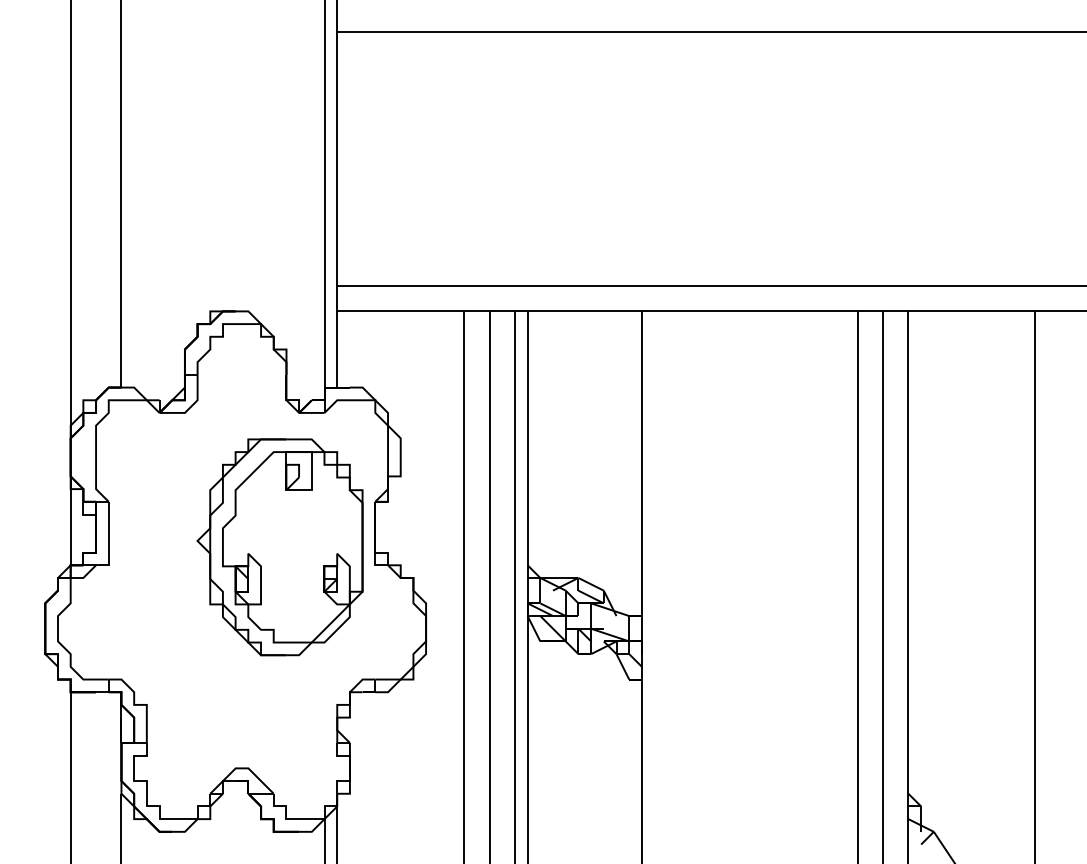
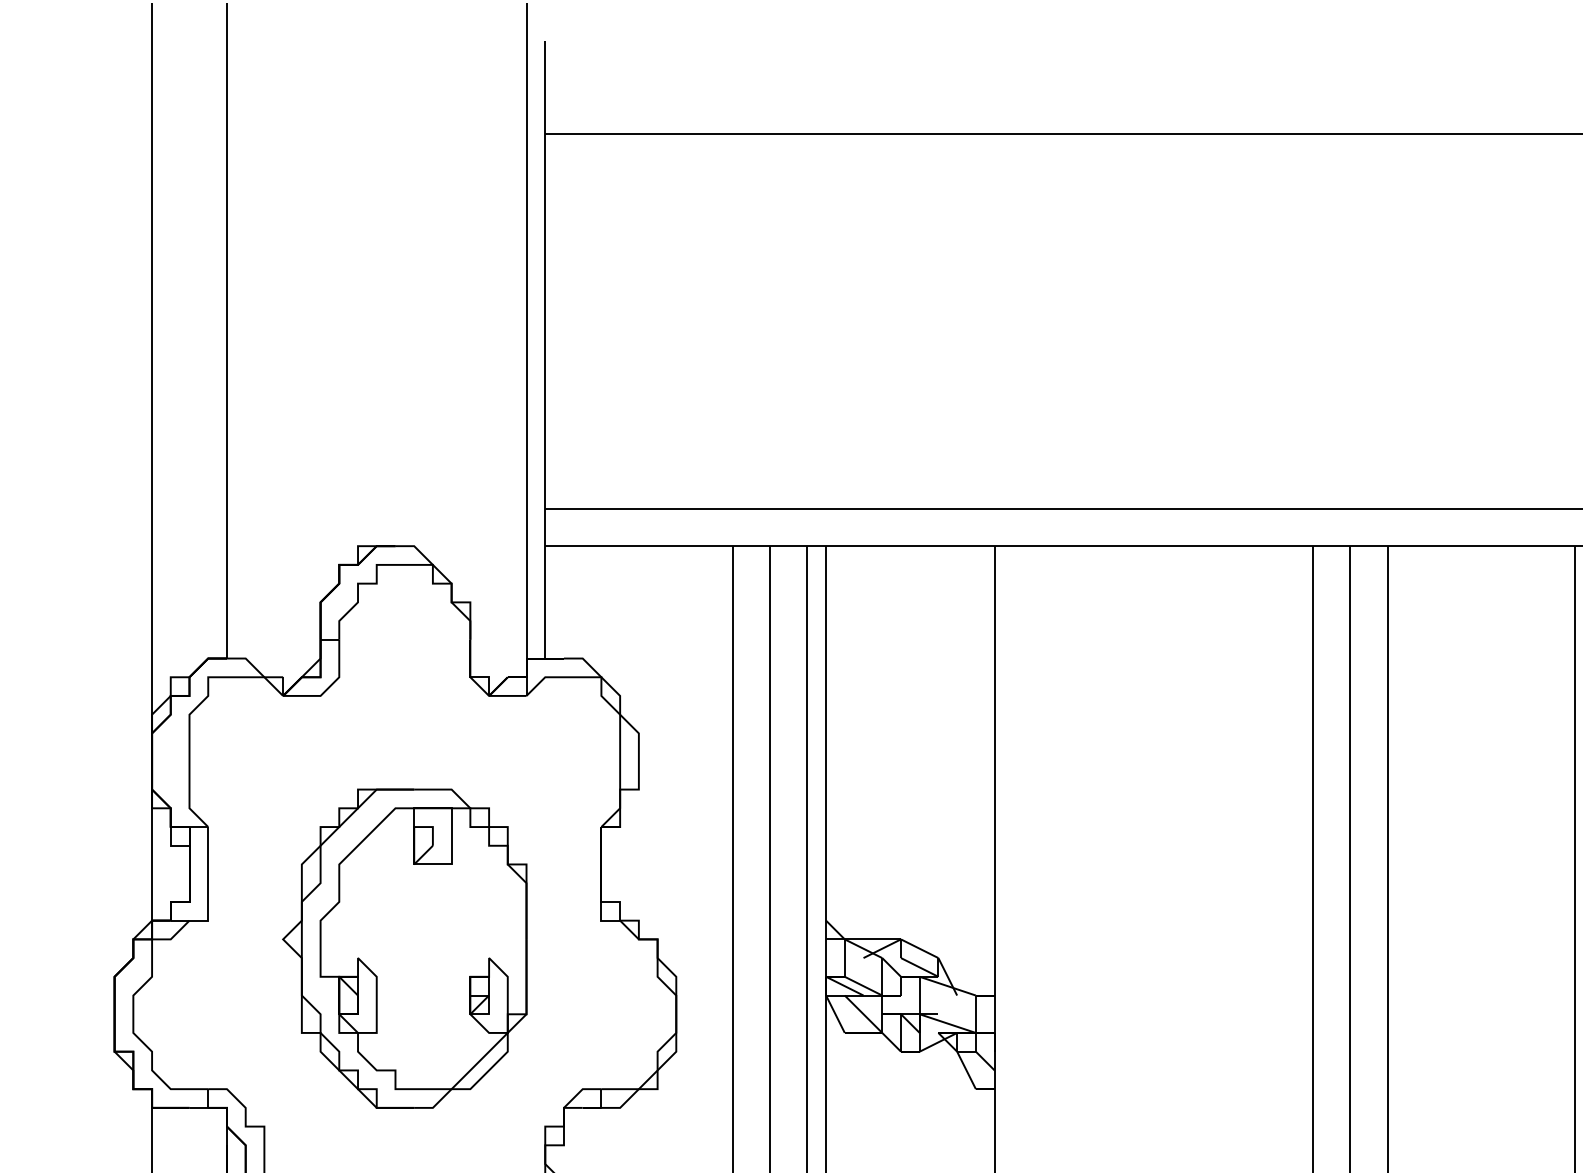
part: (279, 547) -> (404, 948), moved

